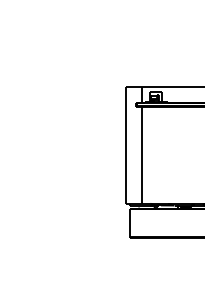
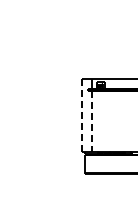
line: (126, 145) -> (82, 115), solid -> dashed
line: (141, 154) -> (91, 121), solid -> dashed

